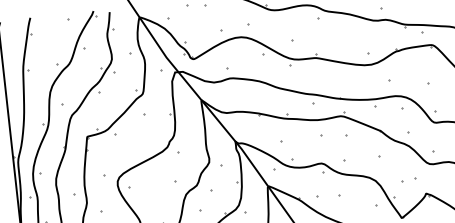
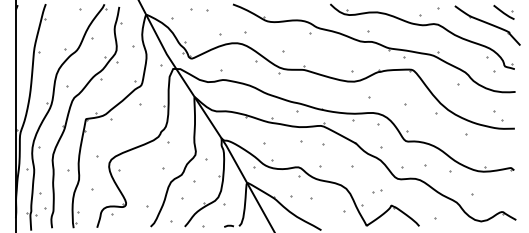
part: (409, 180) -> (377, 191), size x0.62

